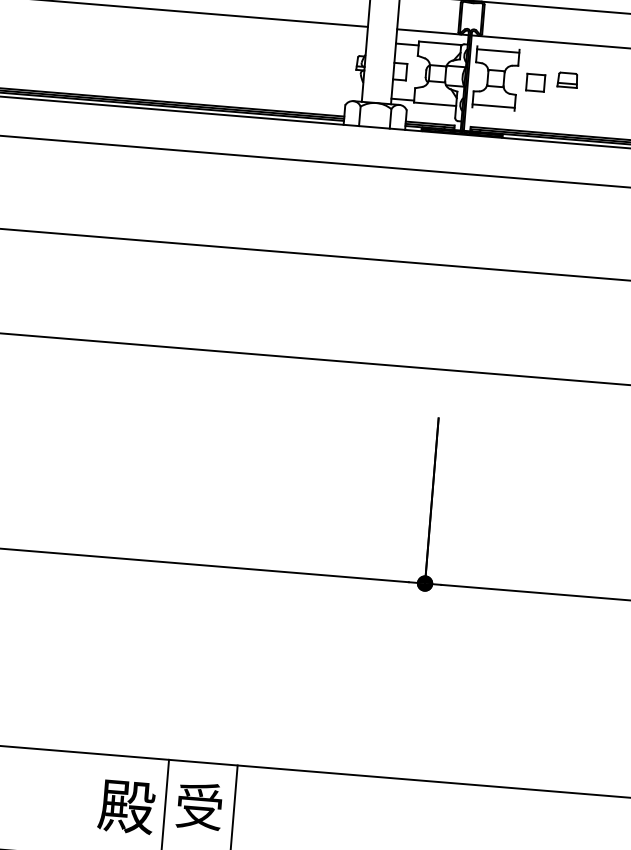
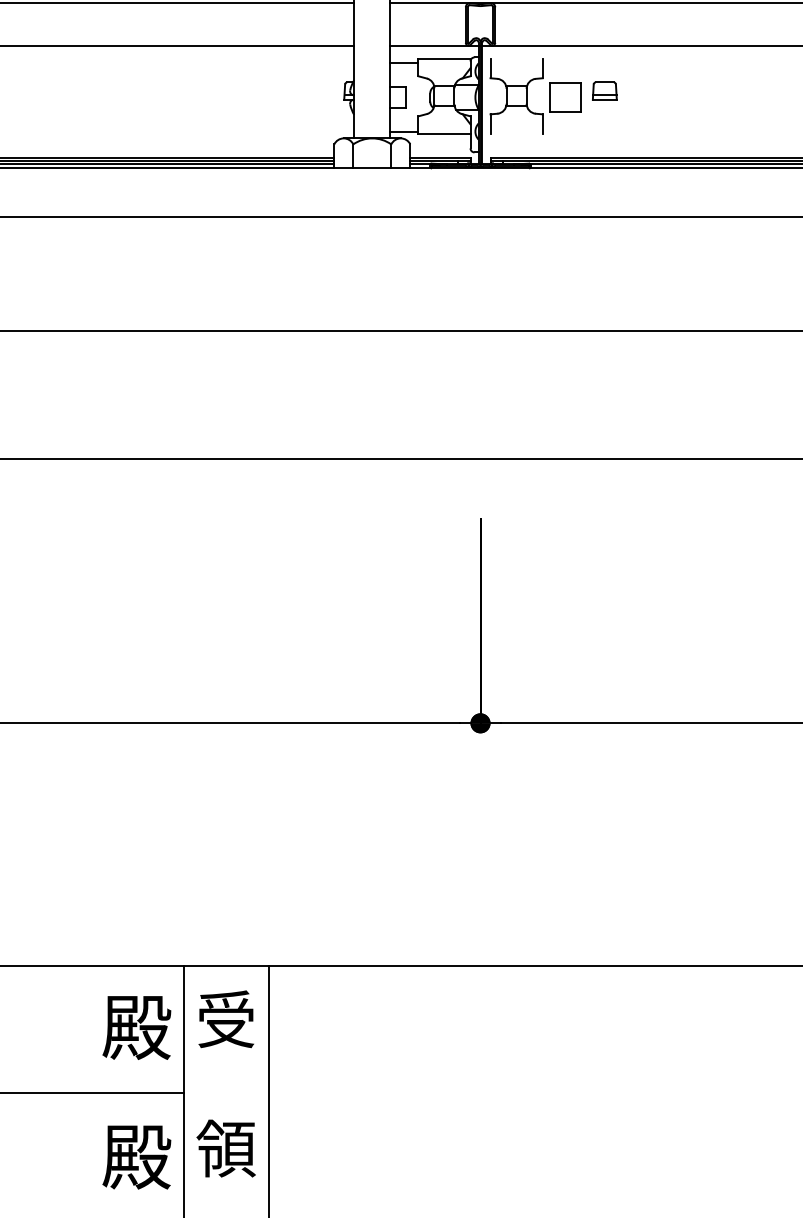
line: (498, 51) -> (516, 62), removed
part: (535, 82) -> (565, 97), size x1.4
line: (493, 106) -> (516, 130), removed

